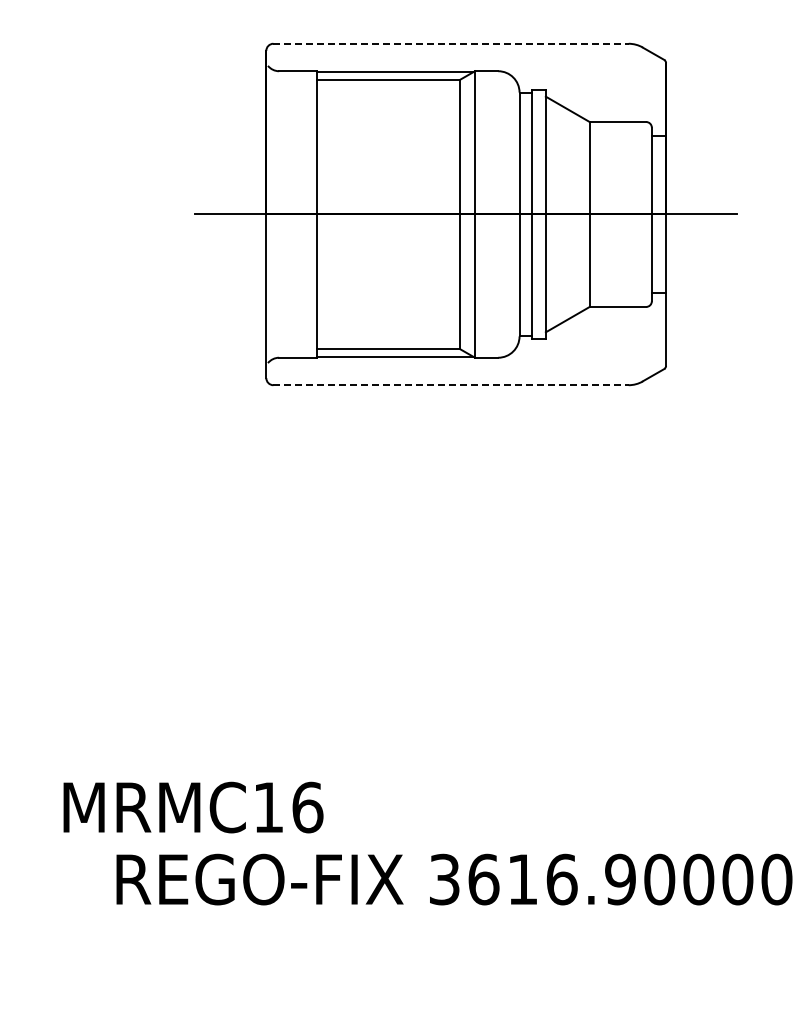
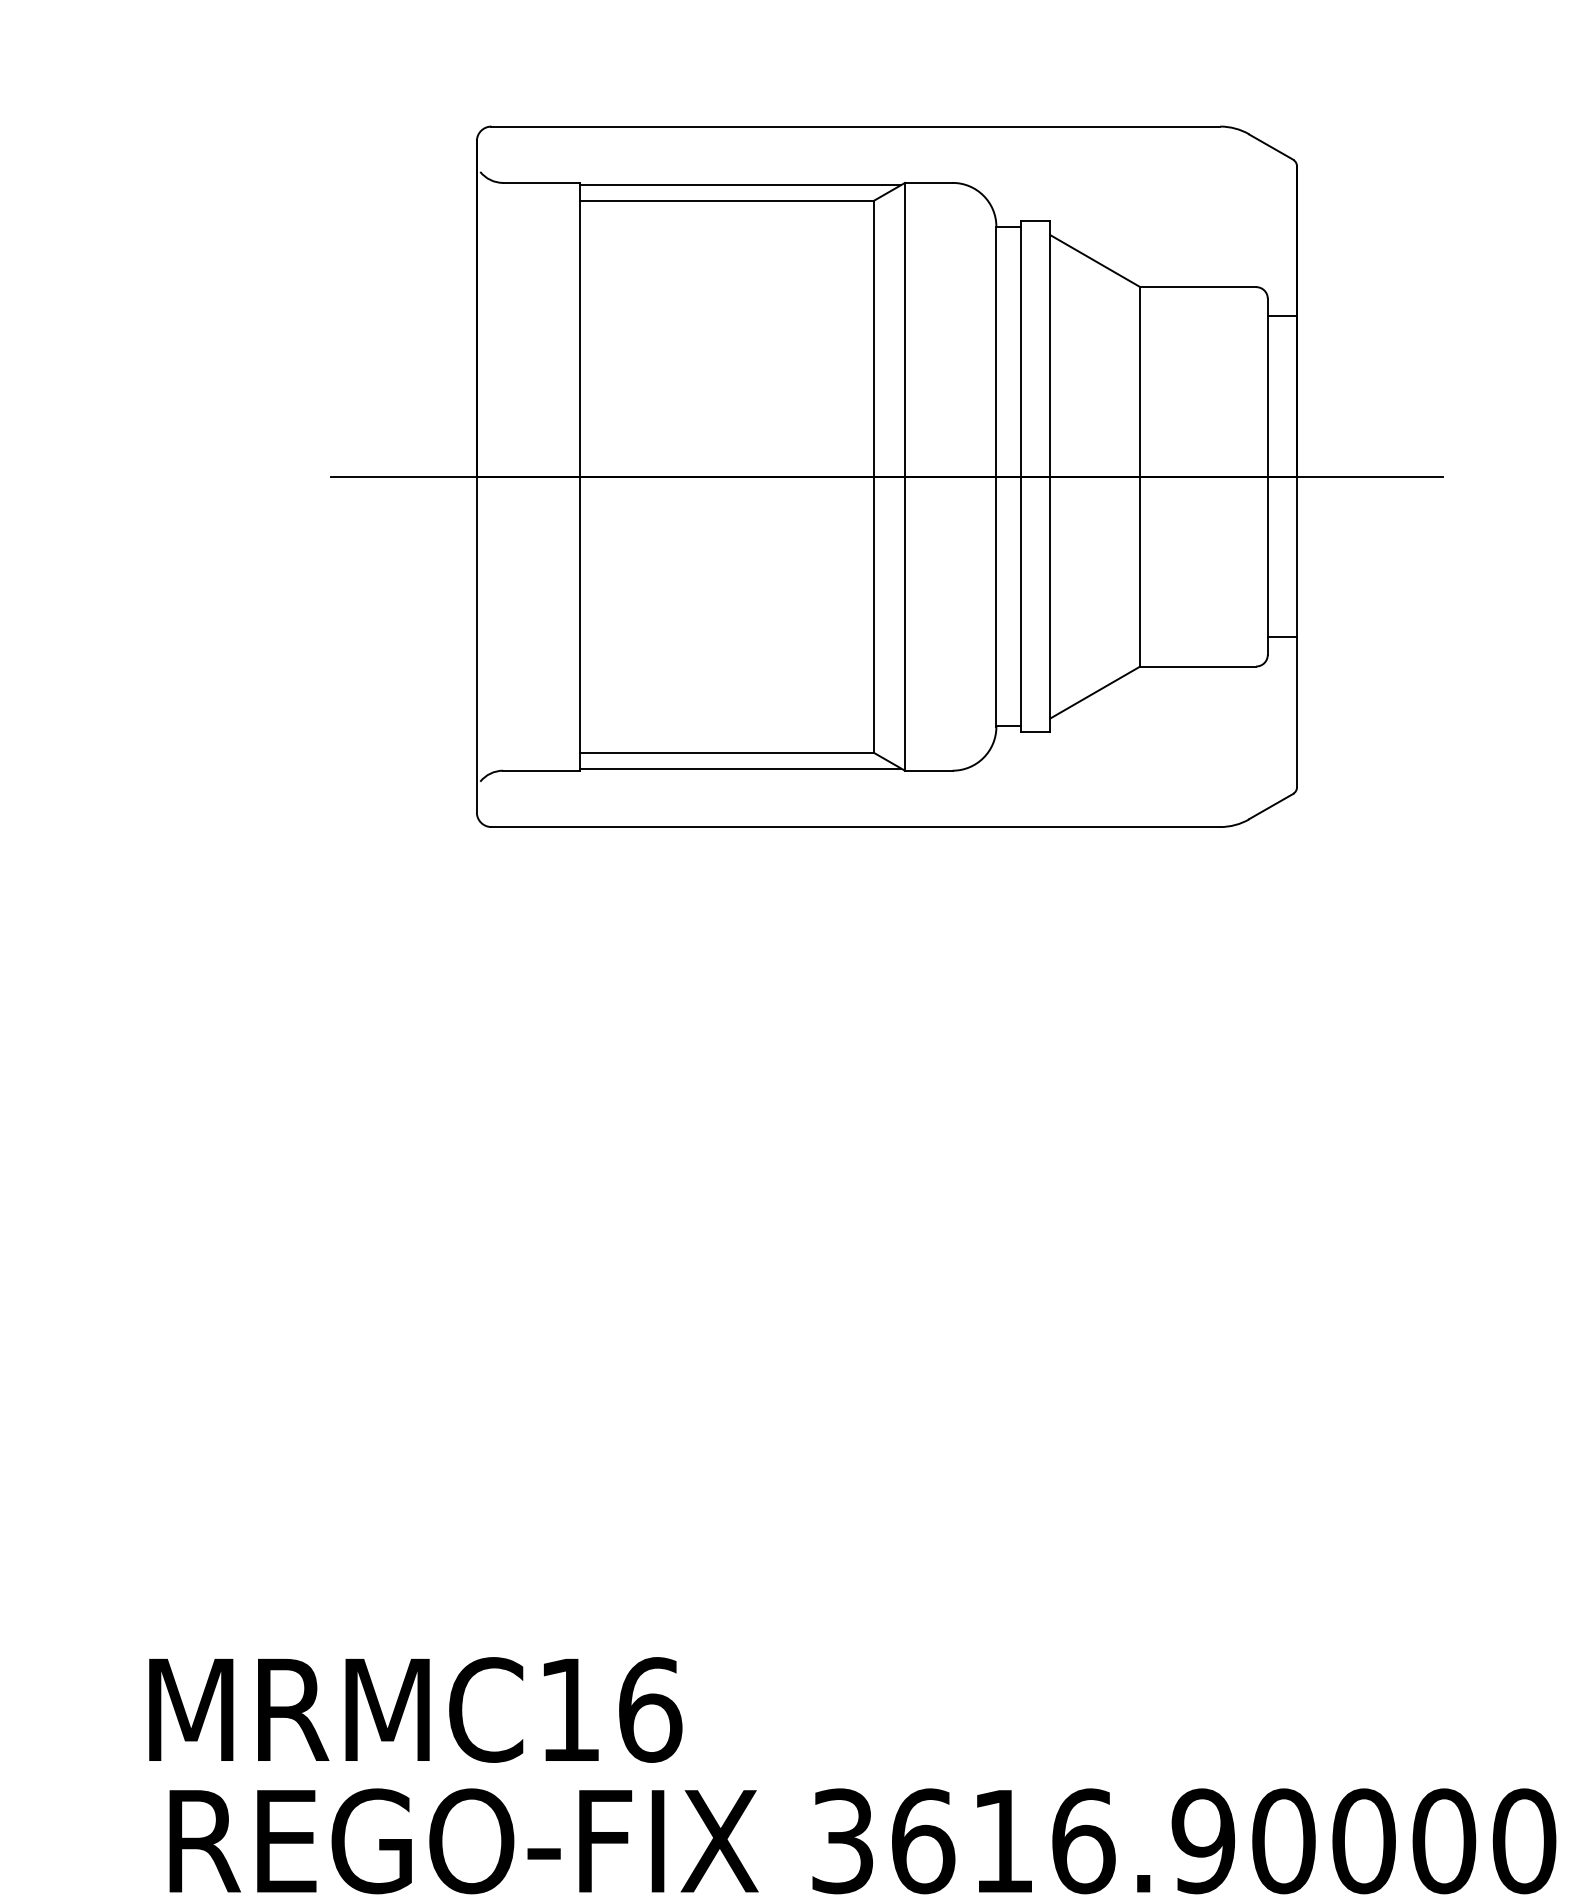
line: (451, 43) -> (856, 126), dashed -> solid
line: (451, 385) -> (856, 827), dashed -> solid
text: (193, 807) -> (415, 1709), moved

